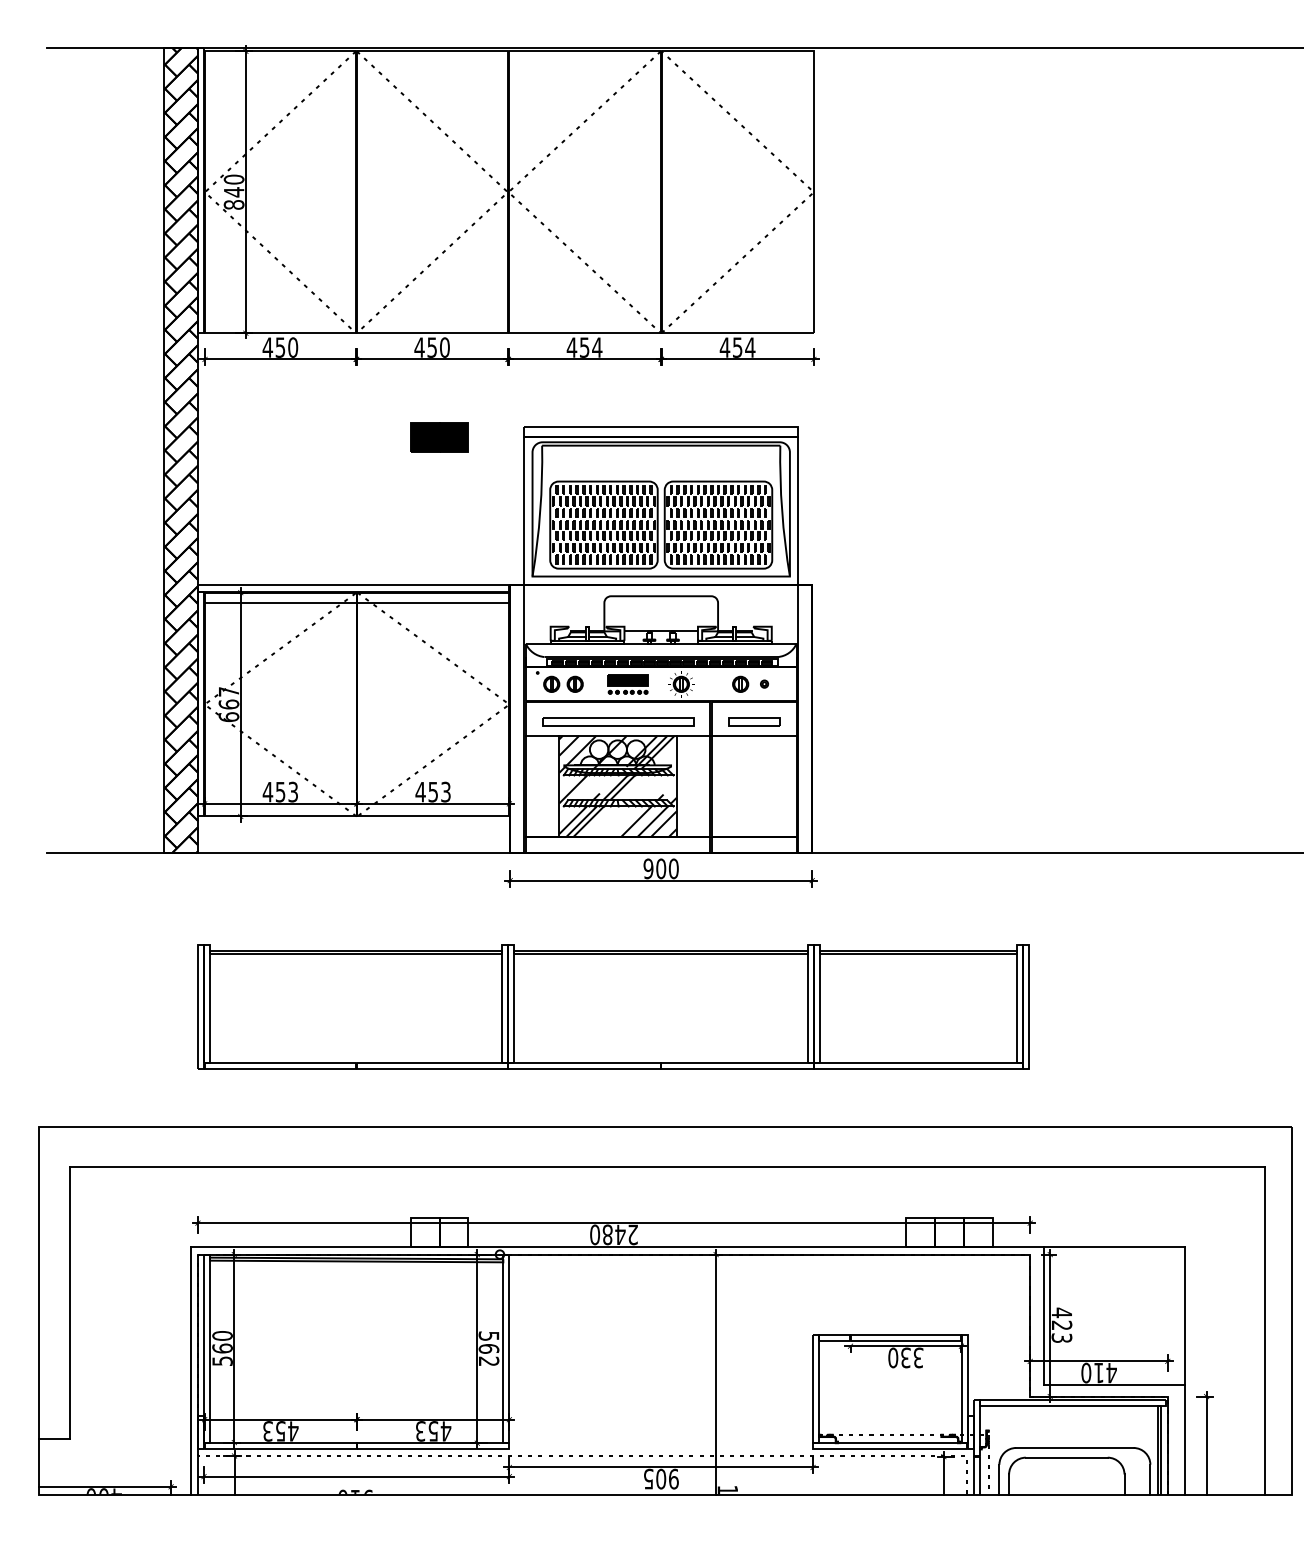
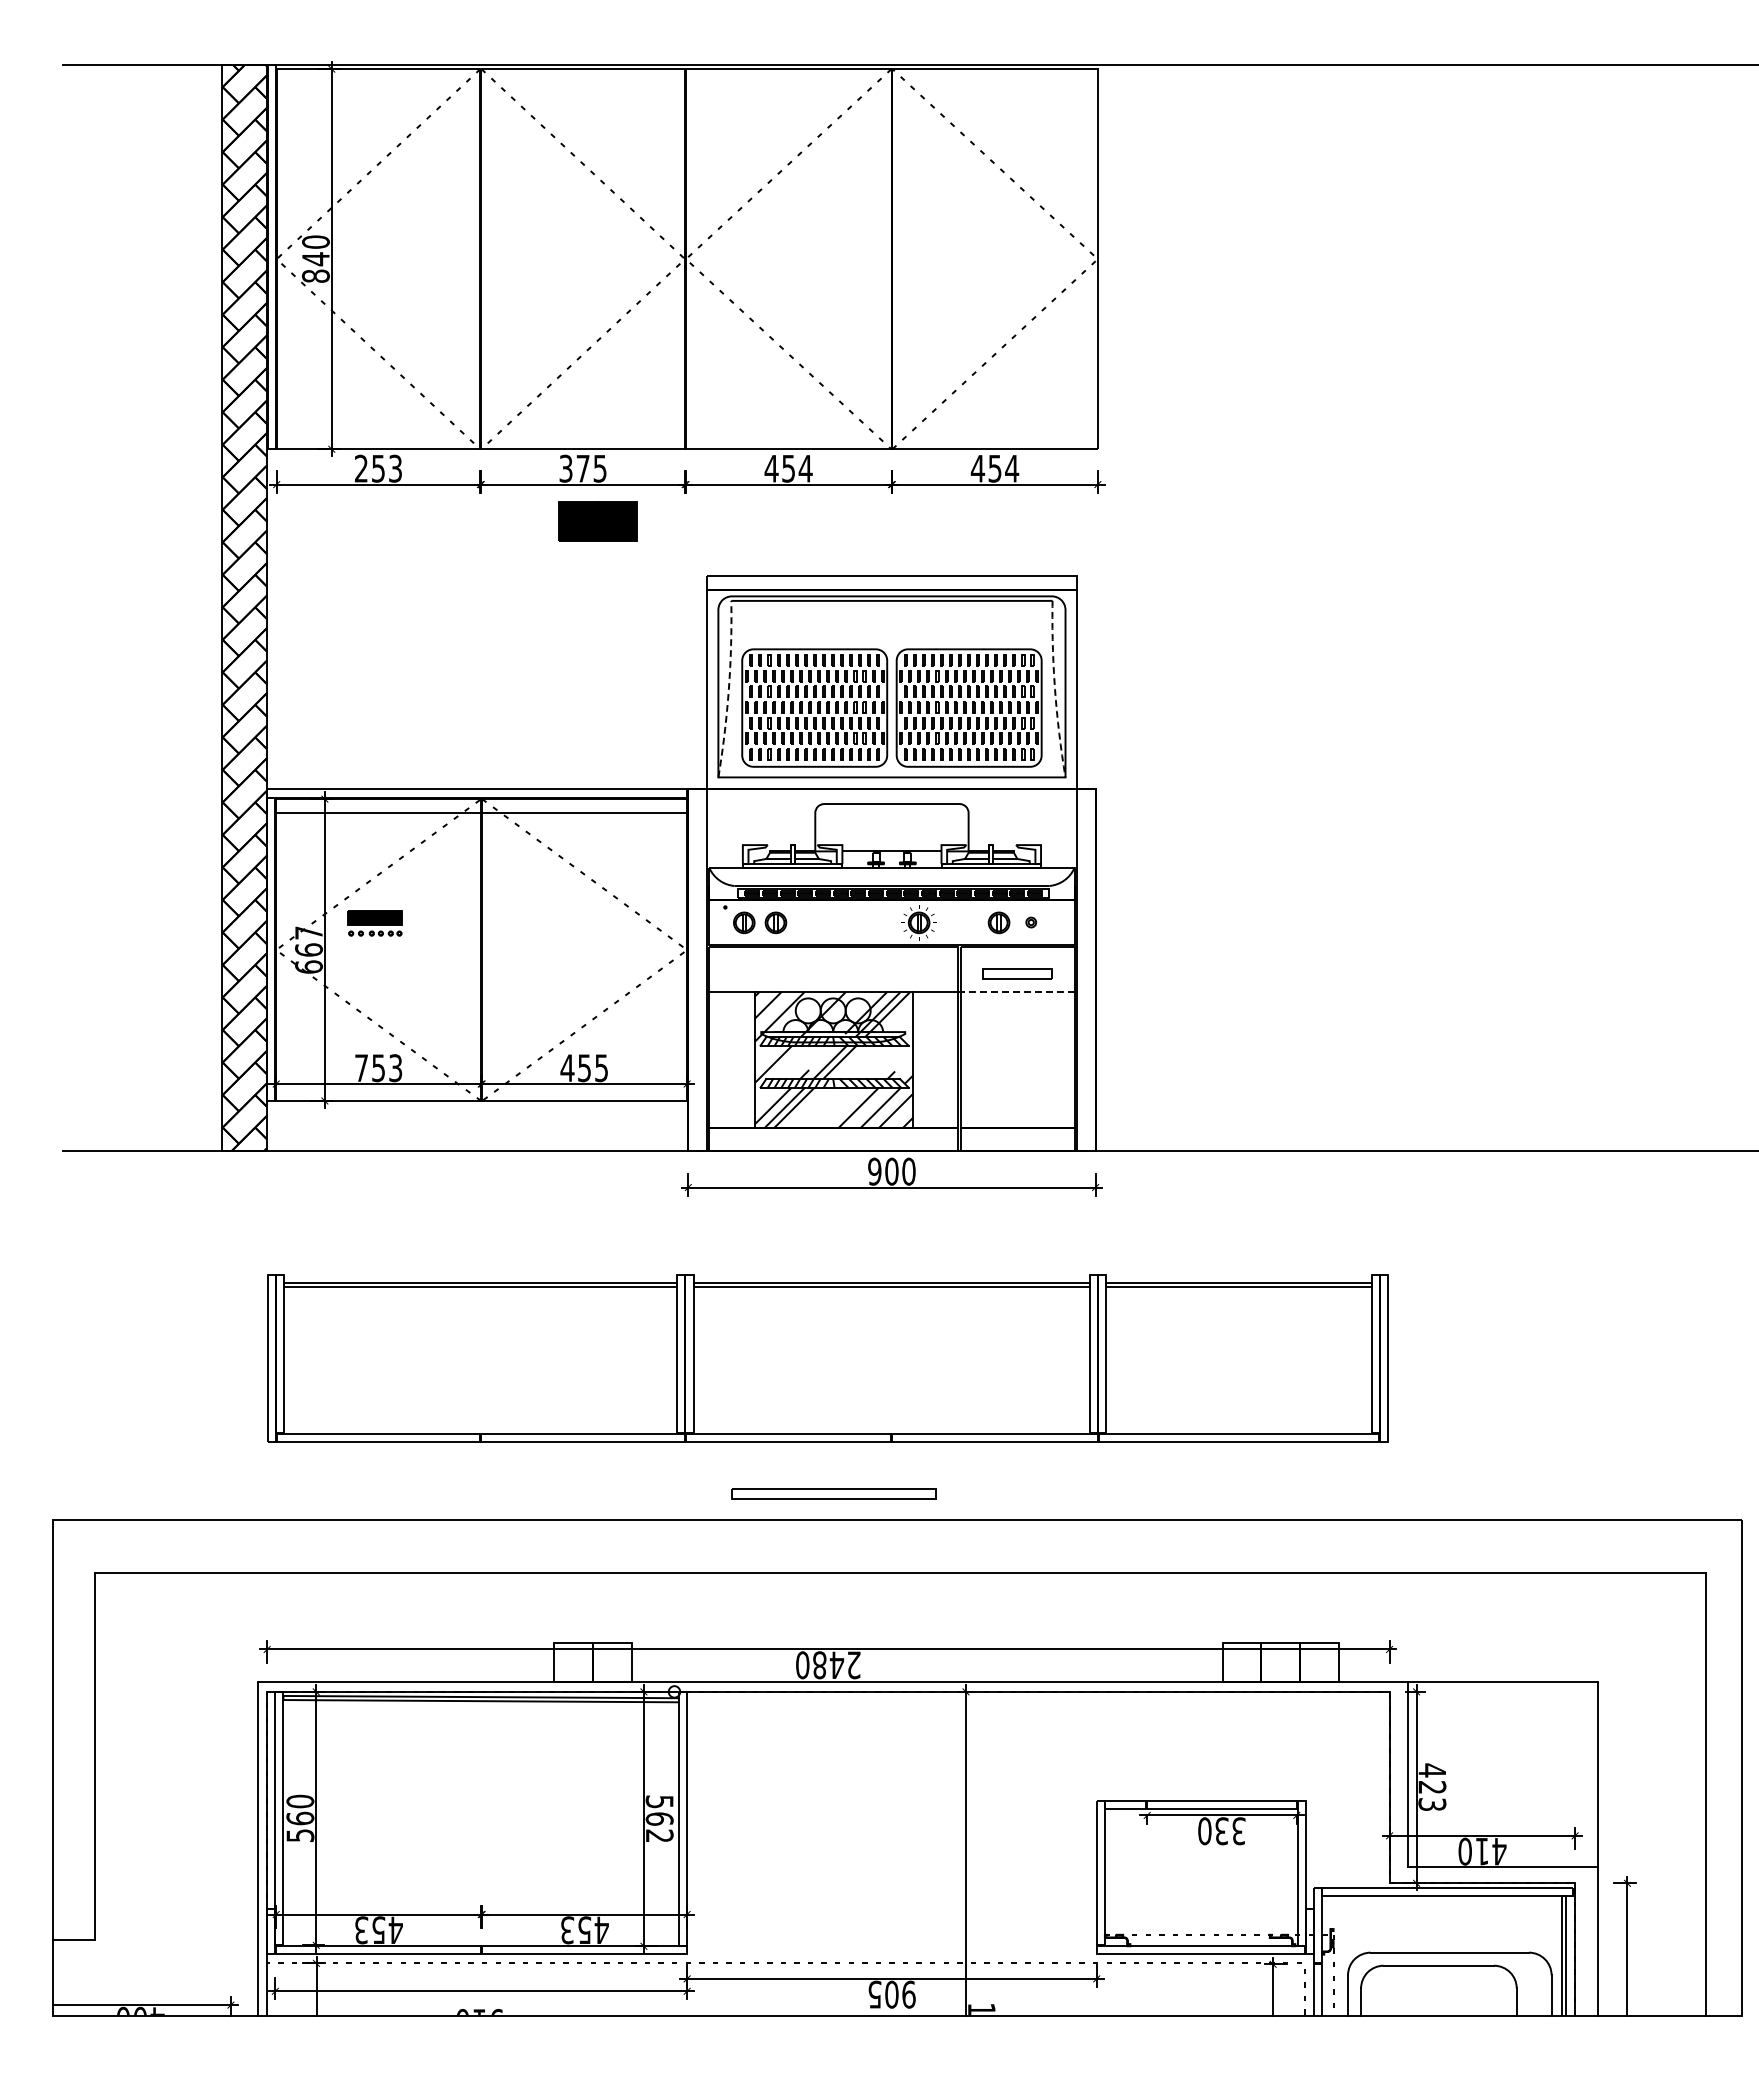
text: (280, 347) -> (378, 468), 450 -> 253
text: (431, 347) -> (582, 468), 450 -> 375
part: (439, 437) -> (597, 521), moved
arc: (540, 511) -> (728, 689), solid -> dashed
arc: (782, 511) -> (1055, 689), solid -> dashed
part: (627, 684) -> (374, 923), moved
part: (617, 721) -> (833, 1493), moved
line: (753, 736) -> (1016, 992), solid -> dashed
text: (267, 791) -> (361, 1067), 453 -> 753
text: (445, 791) -> (601, 1067), 453 -> 455

